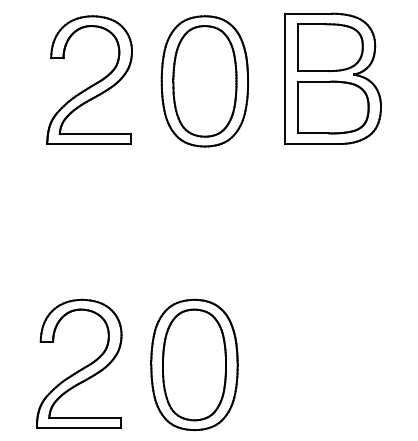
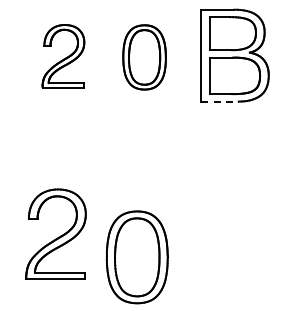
part: (89, 80) -> (63, 56), size x0.7
part: (204, 81) -> (144, 57), size x0.7
line: (312, 143) -> (220, 101), solid -> dashed
part: (78, 362) -> (55, 233), moved

